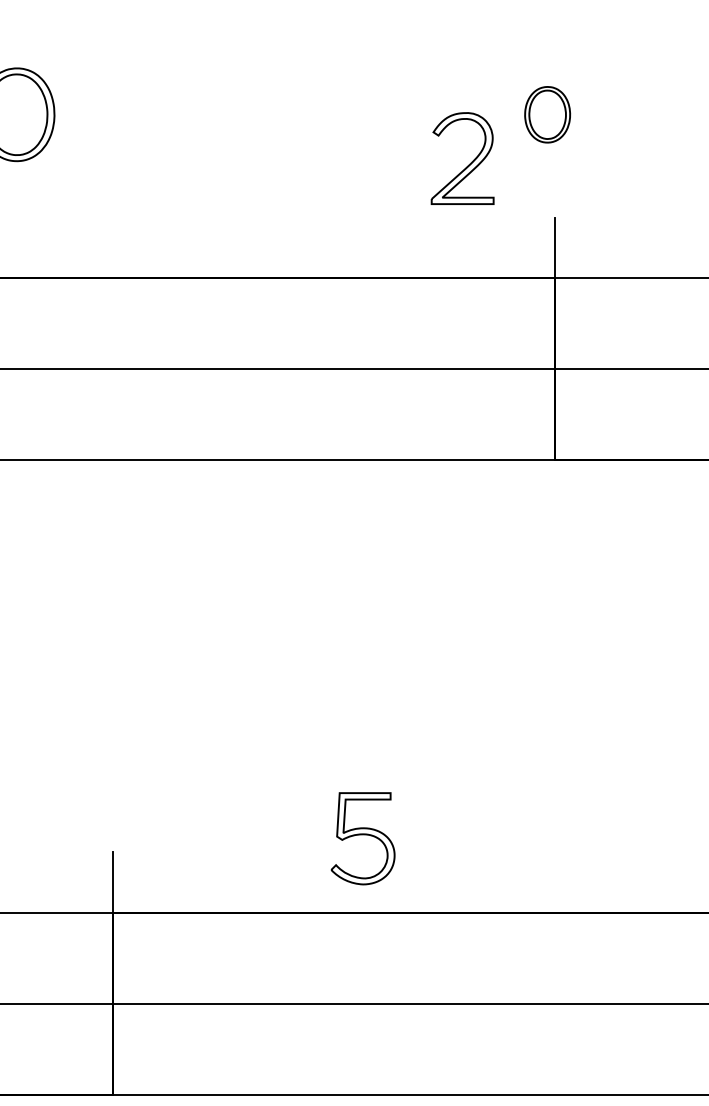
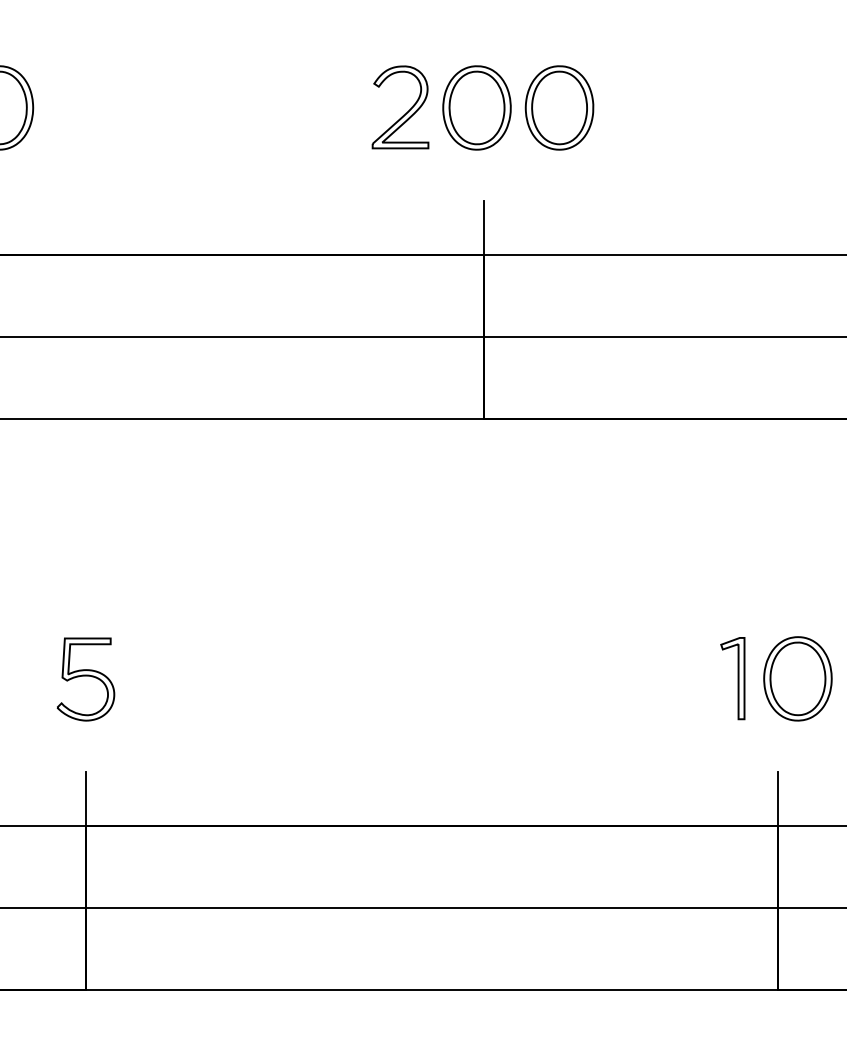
part: (547, 114) -> (476, 107), size x1.67
part: (639, 114) -> (559, 107), added
part: (465, 166) -> (403, 114), moved
part: (362, 838) -> (85, 679), moved

